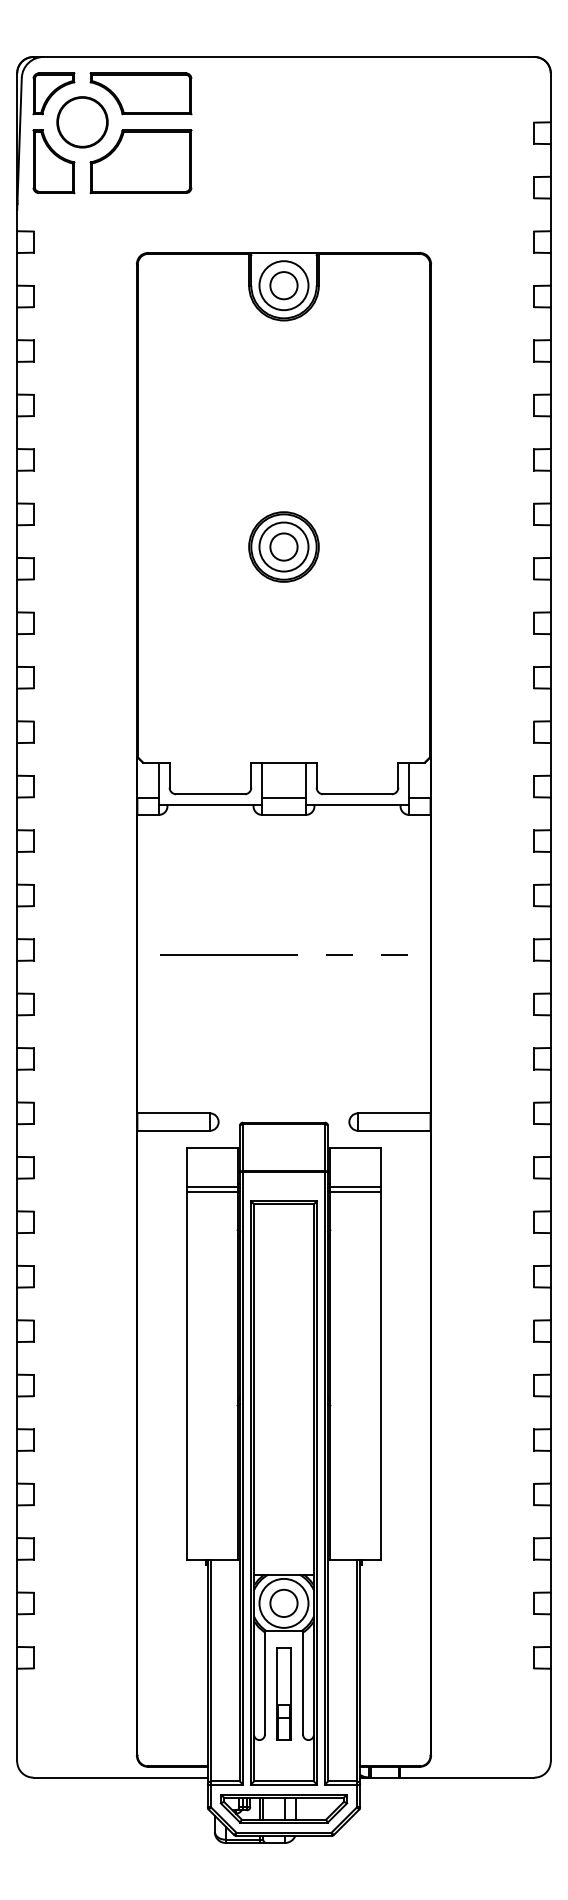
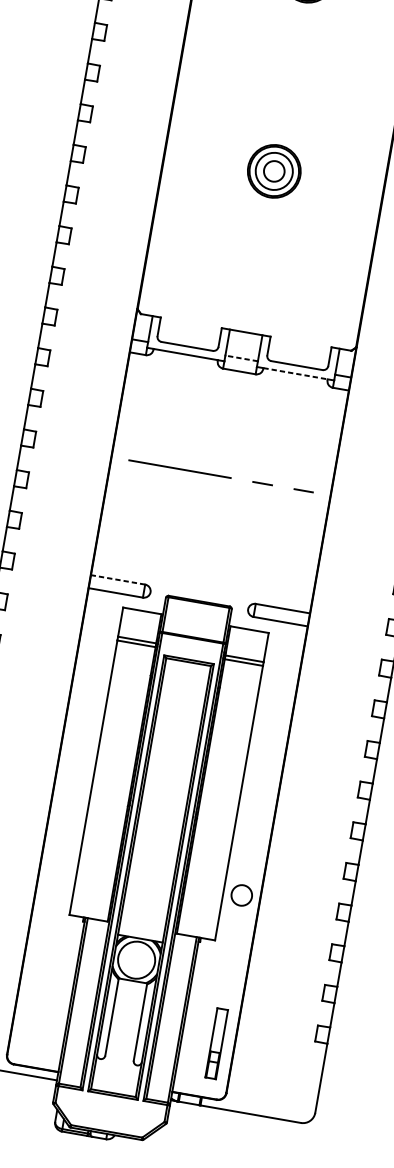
line: (284, 797) -> (242, 358), solid -> dashed
line: (358, 805) -> (296, 374), solid -> dashed
line: (173, 1113) -> (117, 579), solid -> dashed
circle: (283, 1602) -> (241, 894), moved
part: (283, 1693) -> (216, 1043), moved
part: (283, 1808) -> (109, 1113), removed

